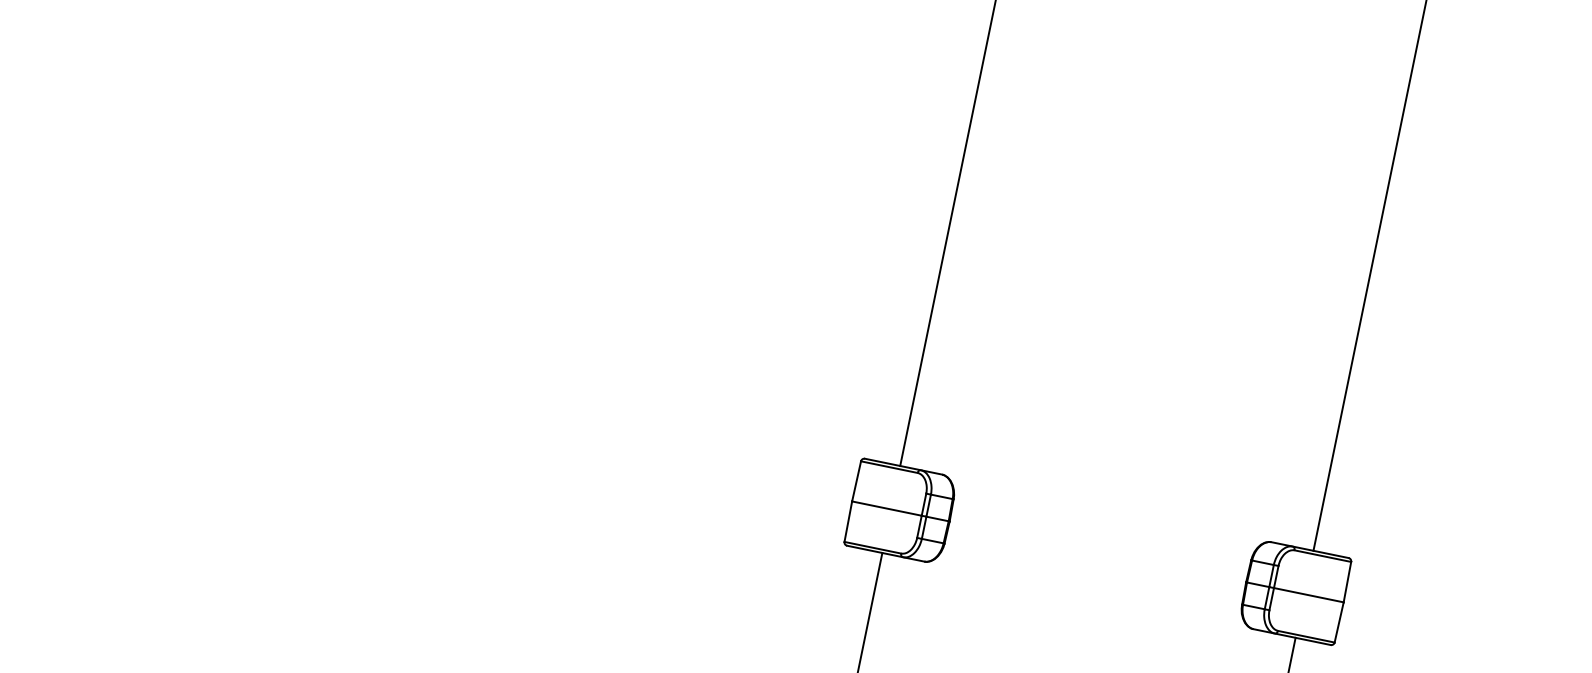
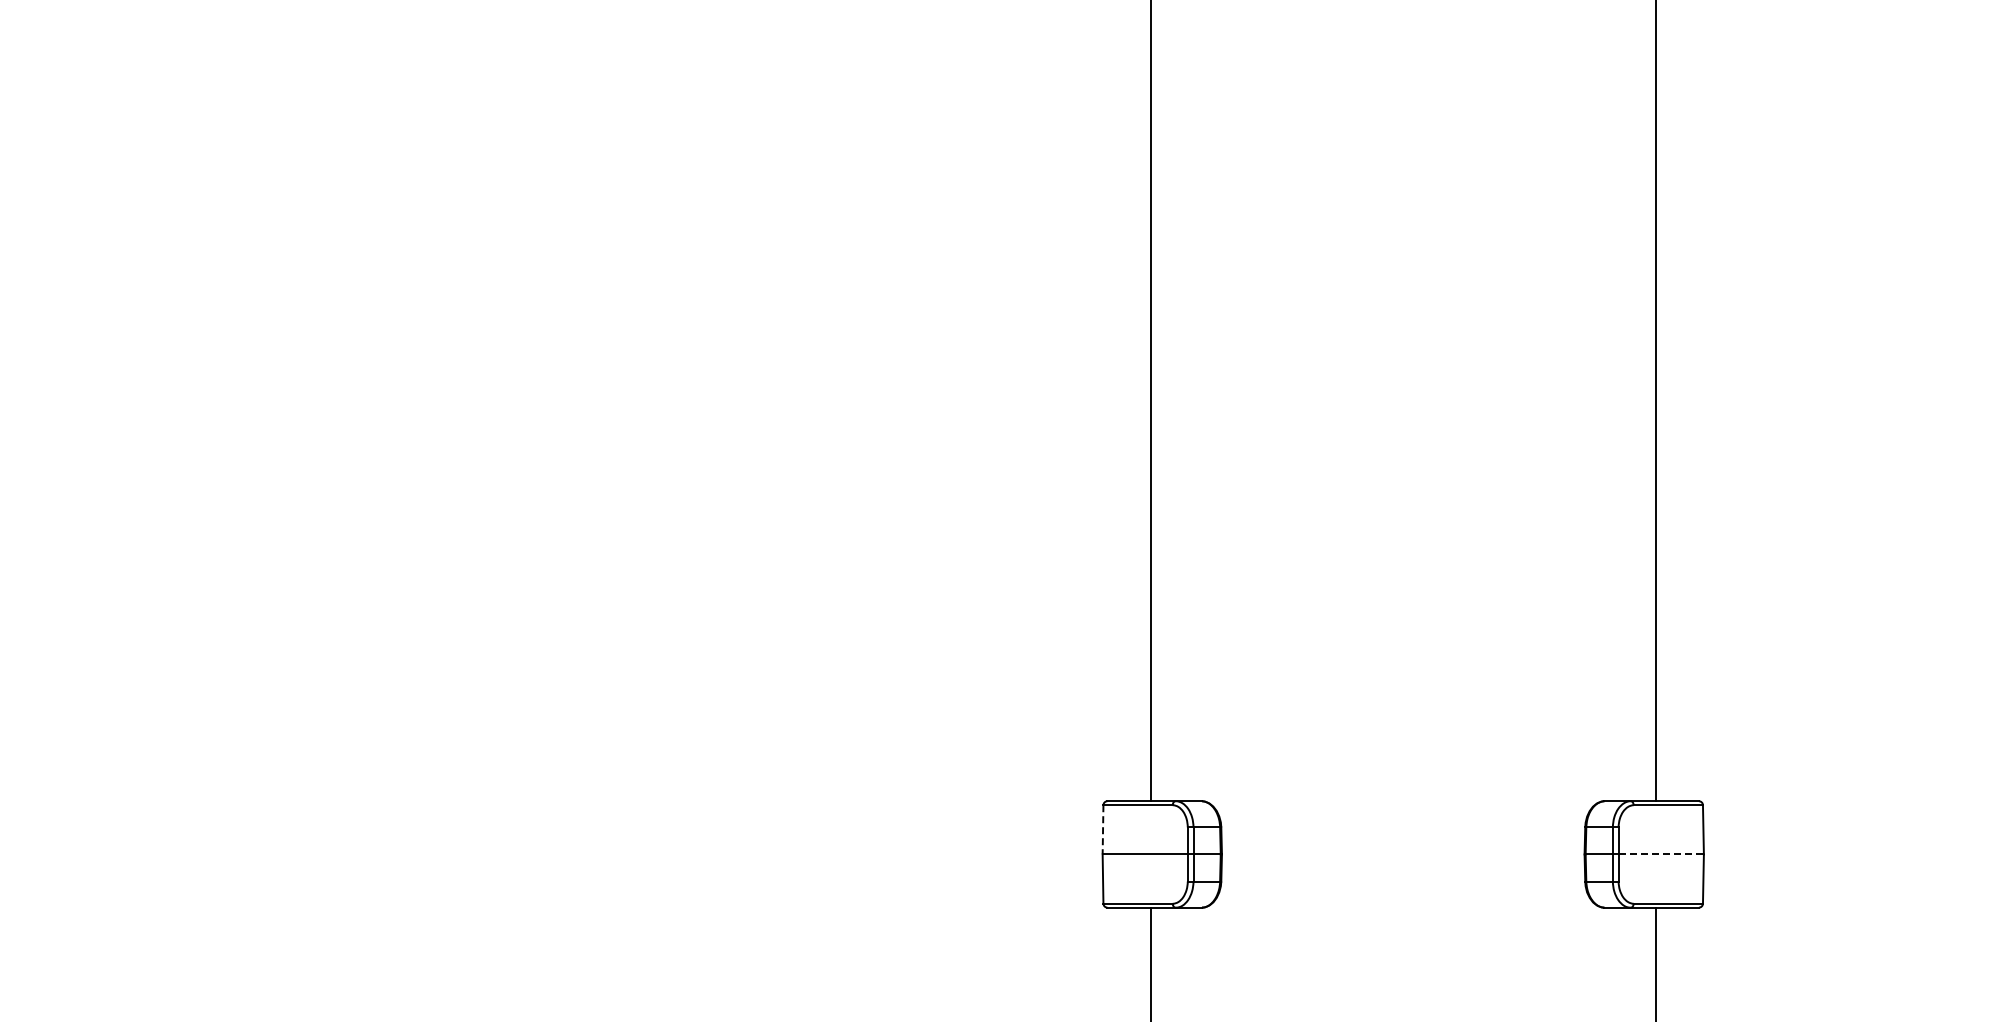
line: (857, 481) -> (1103, 829), solid -> dashed
line: (1309, 595) -> (1661, 854), solid -> dashed

